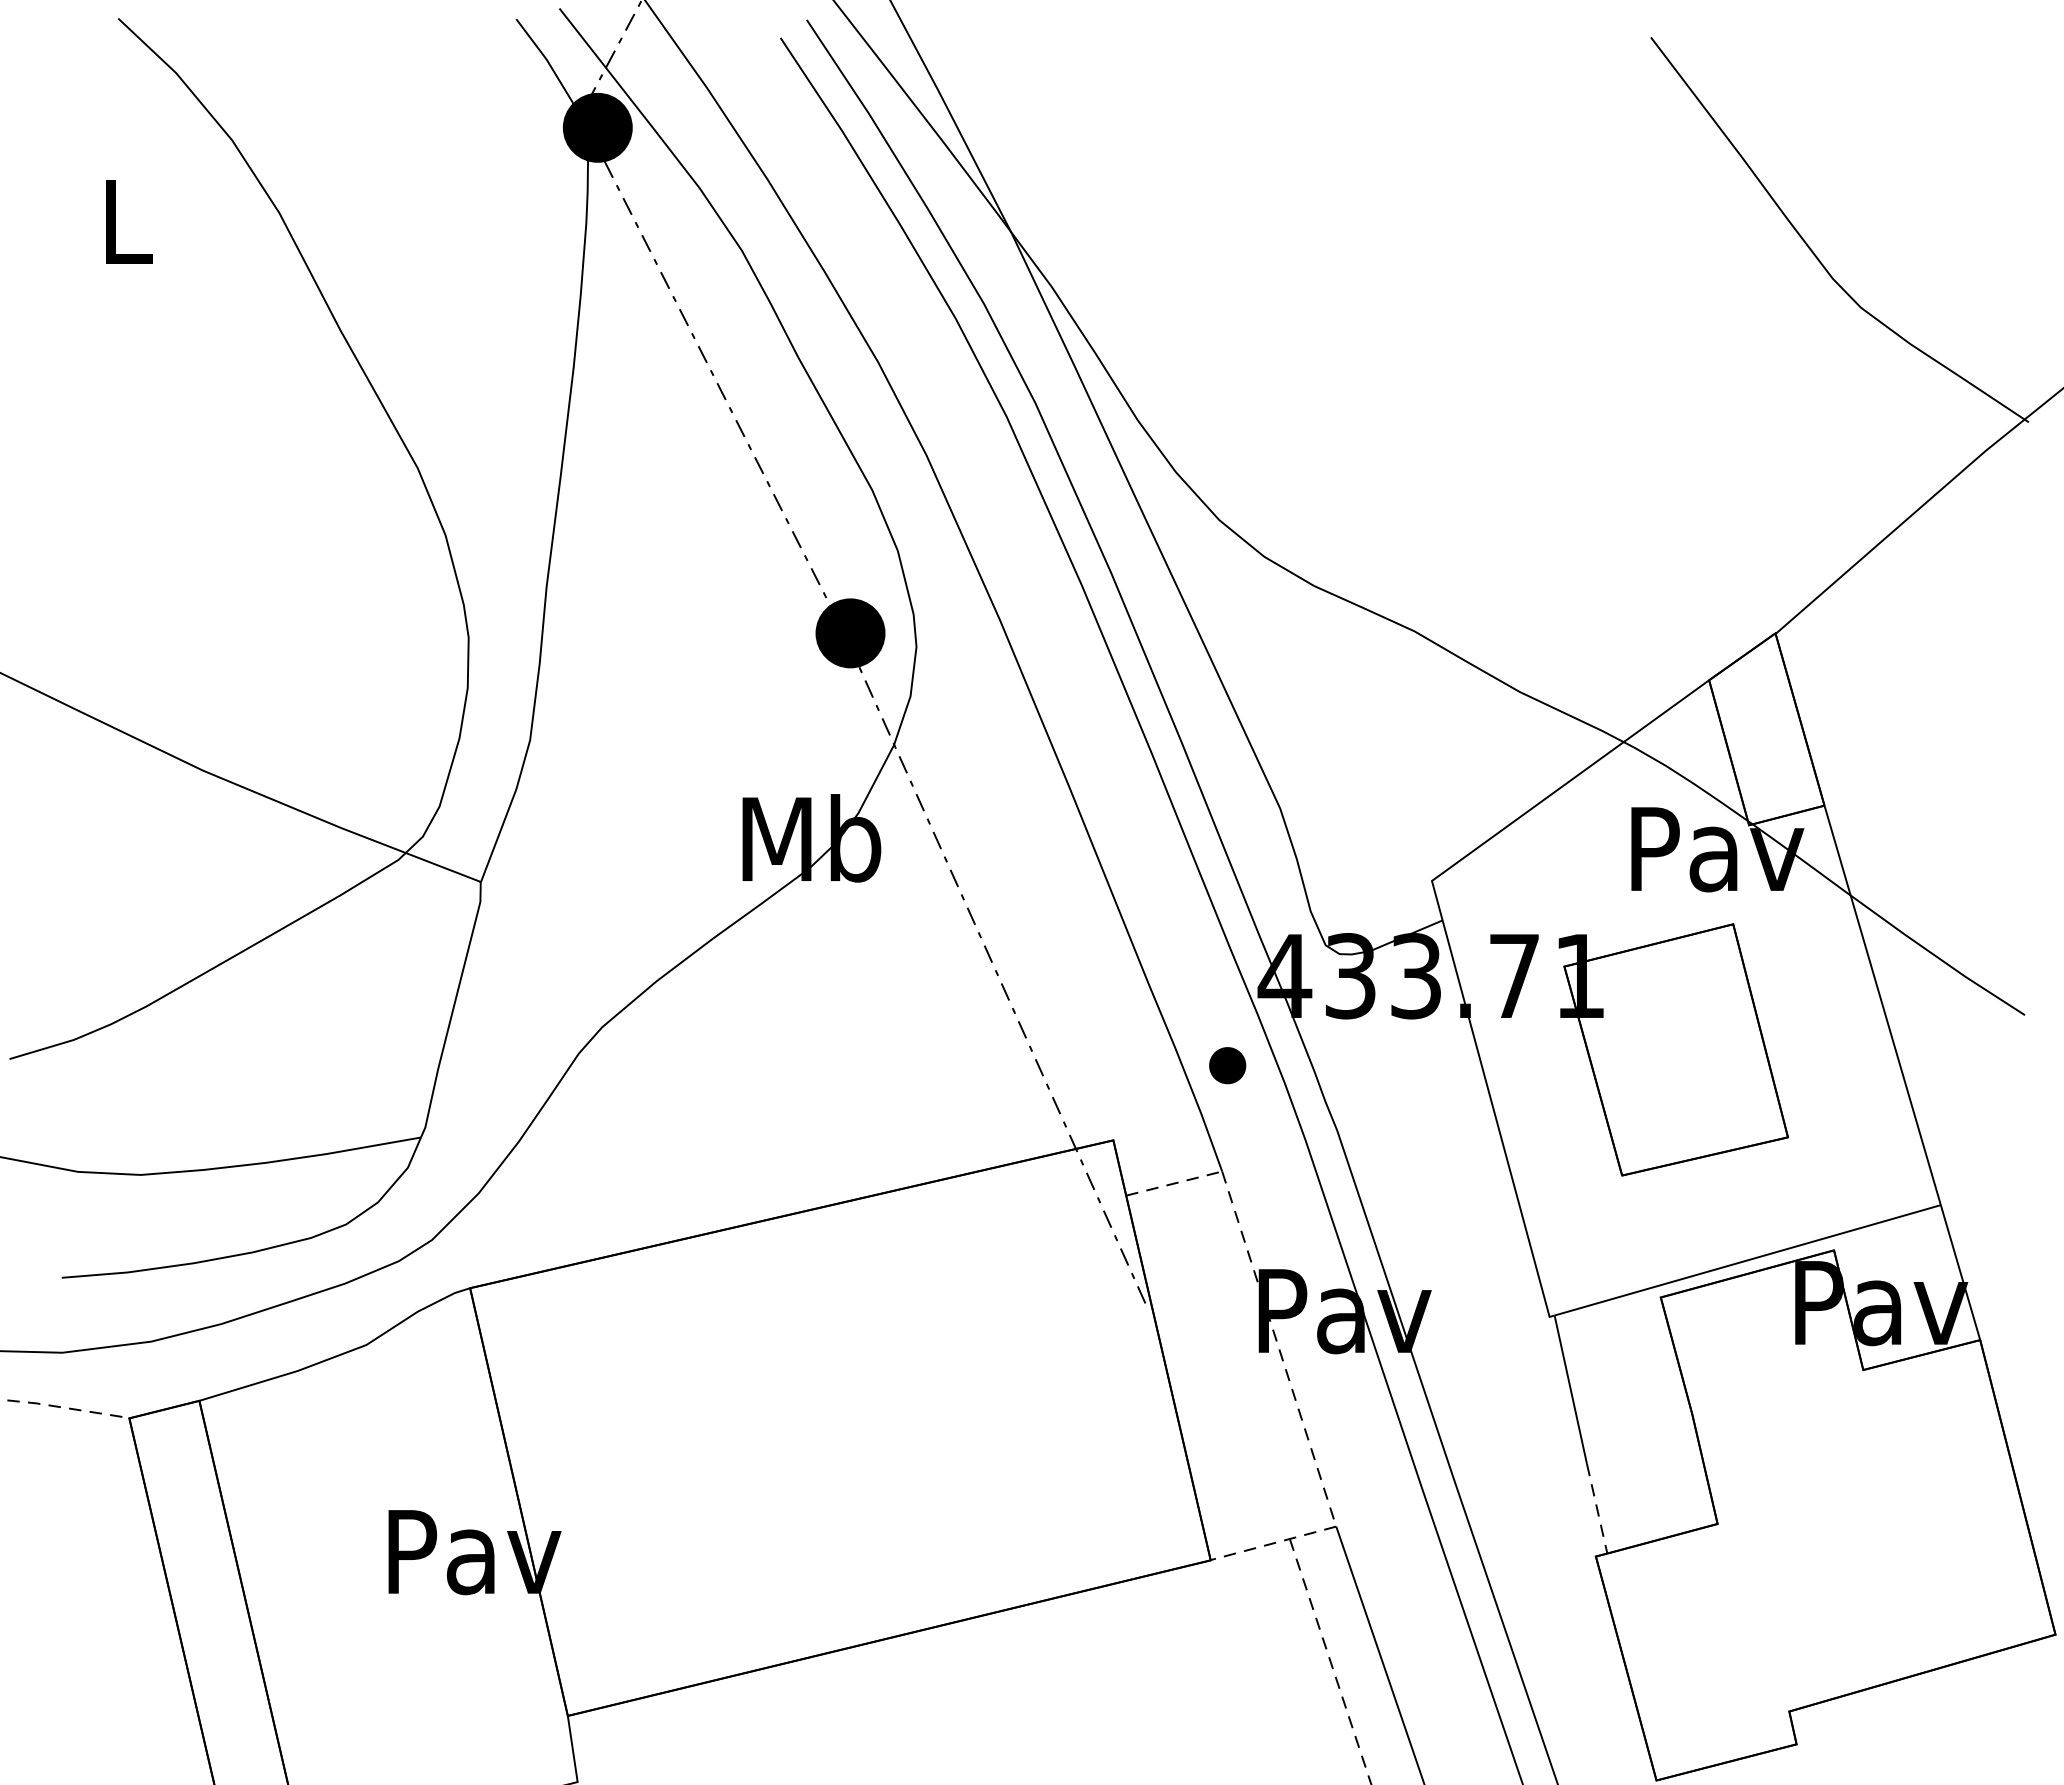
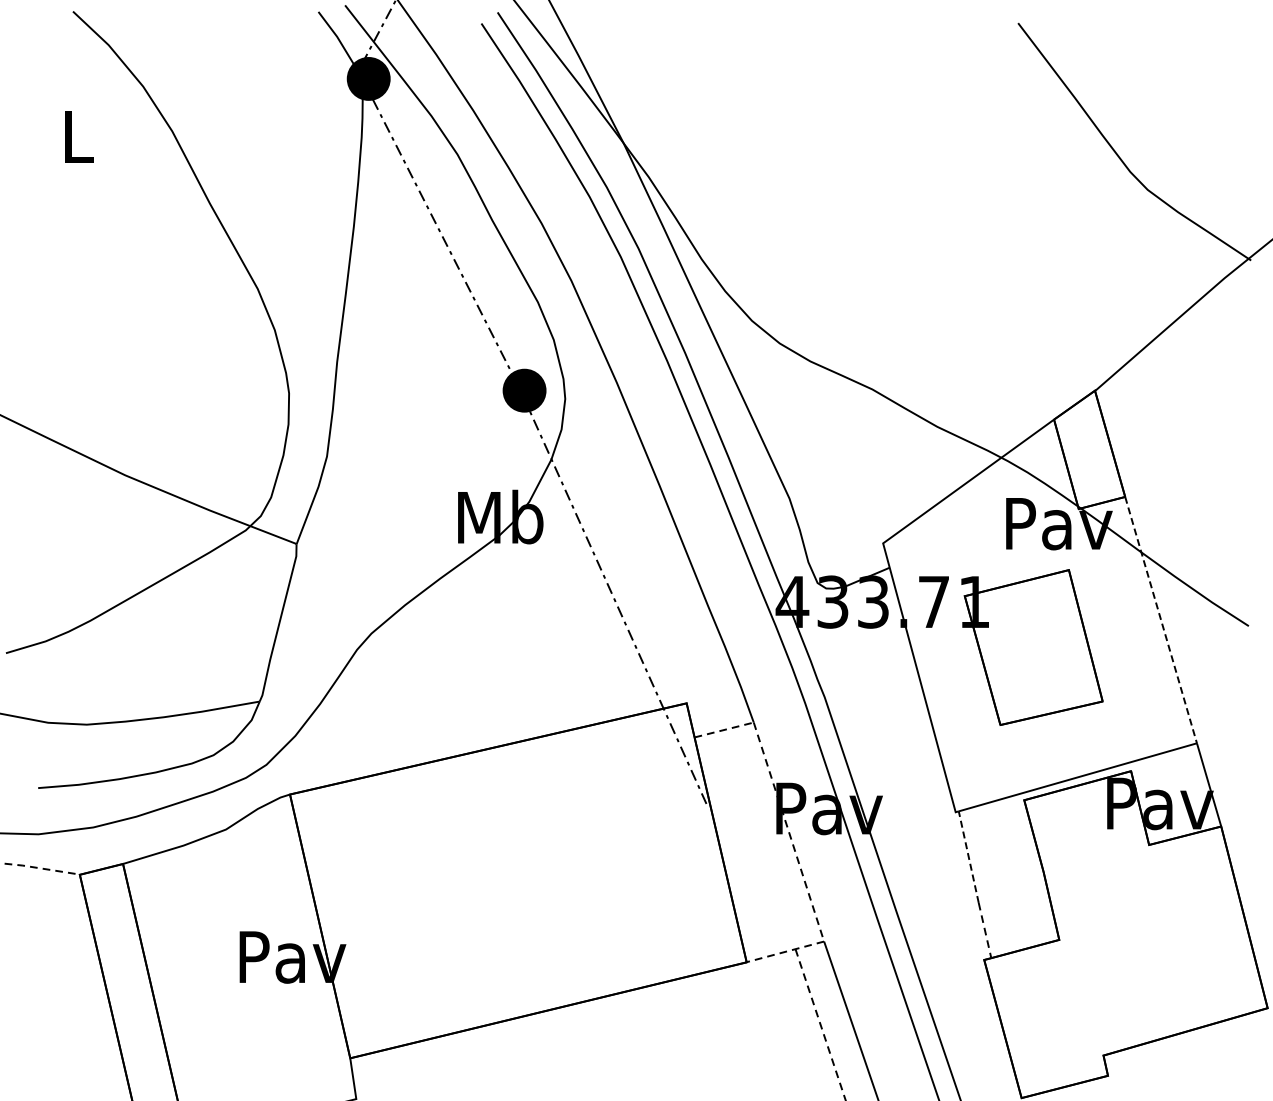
line: (1883, 1006) -> (1161, 620), solid -> dashed
part: (1226, 1064) -> (756, 656), removed
line: (1570, 1390) -> (968, 857), solid -> dashed

